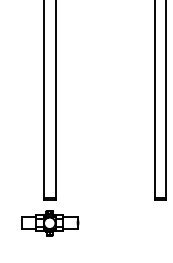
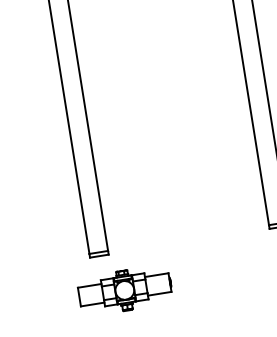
part: (50, 223) -> (126, 290), moved

